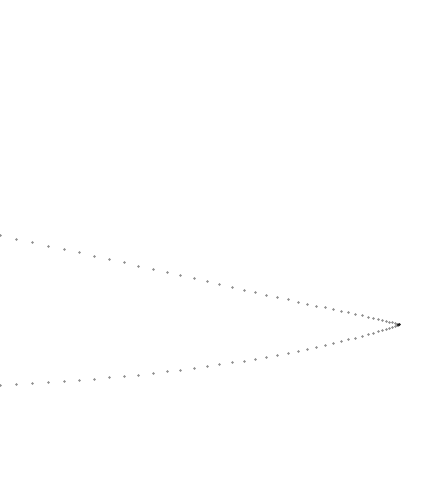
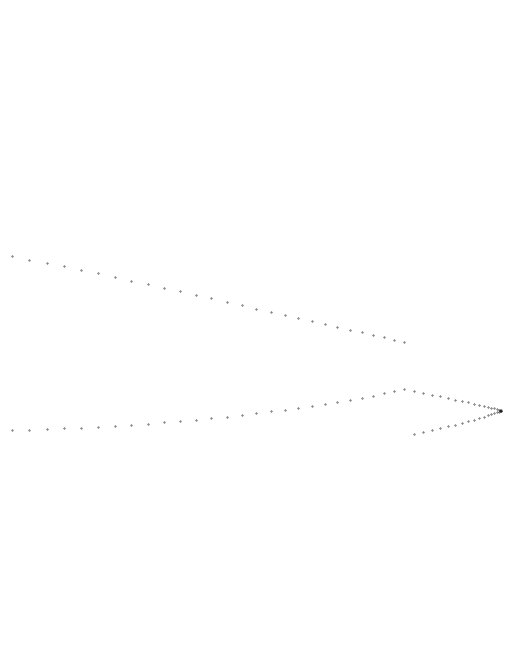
part: (355, 315) -> (455, 401), moved

